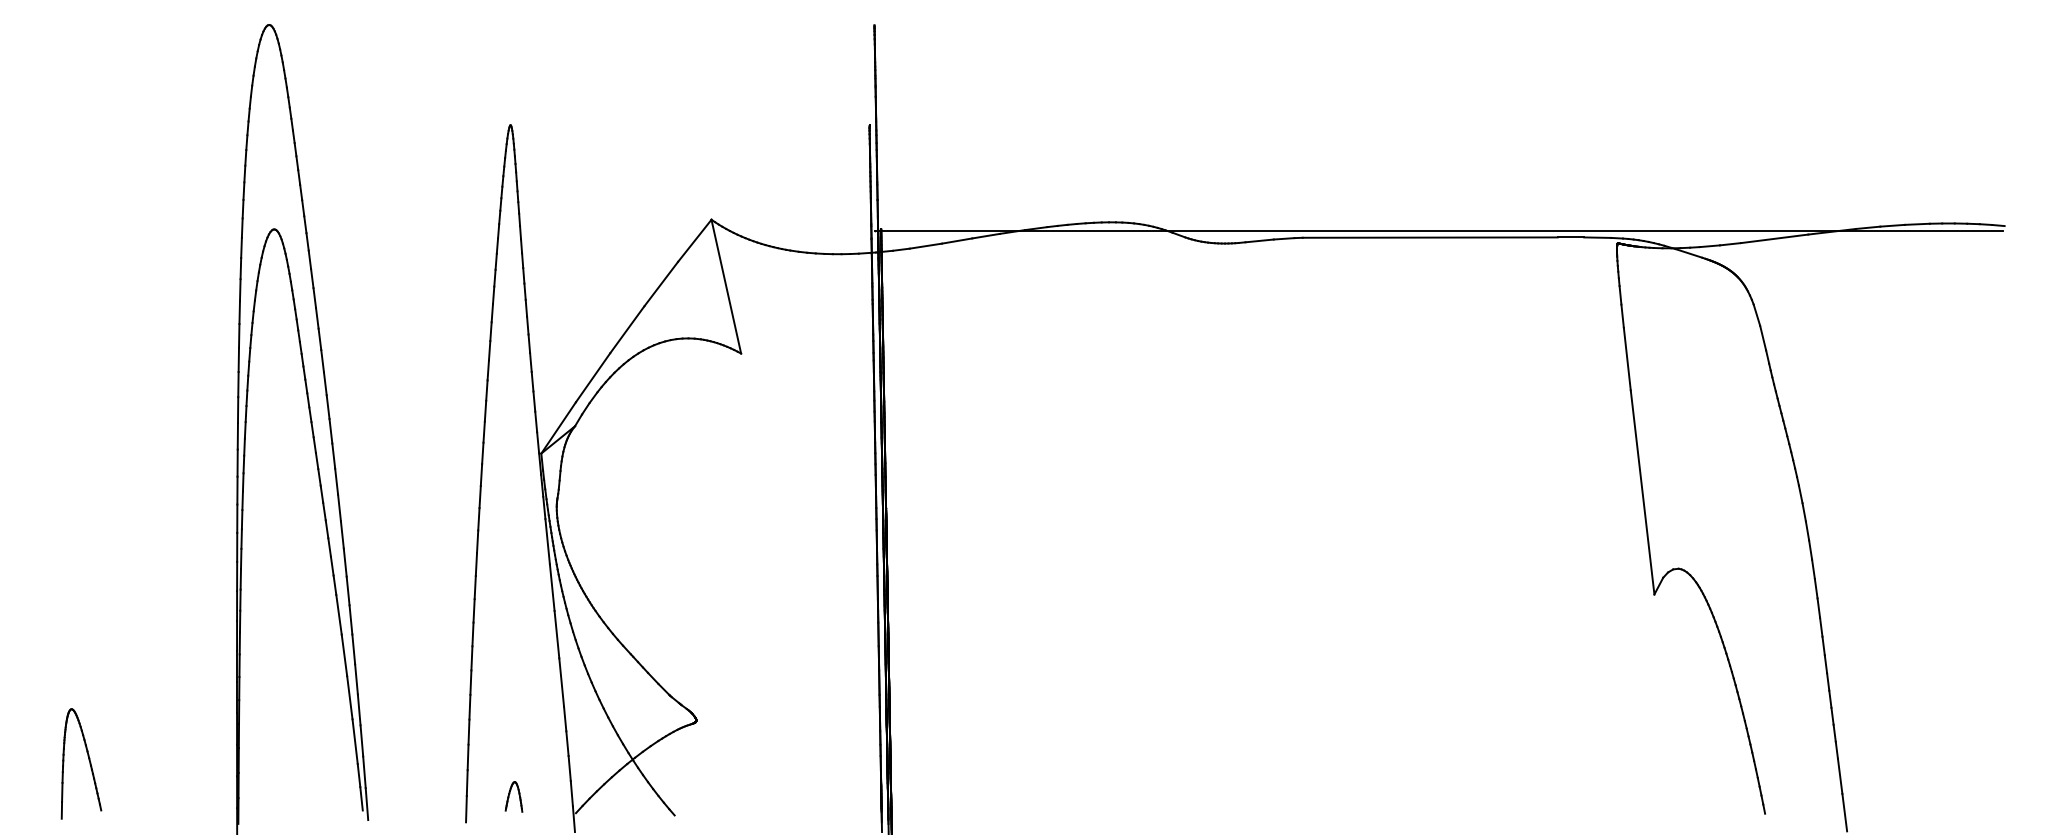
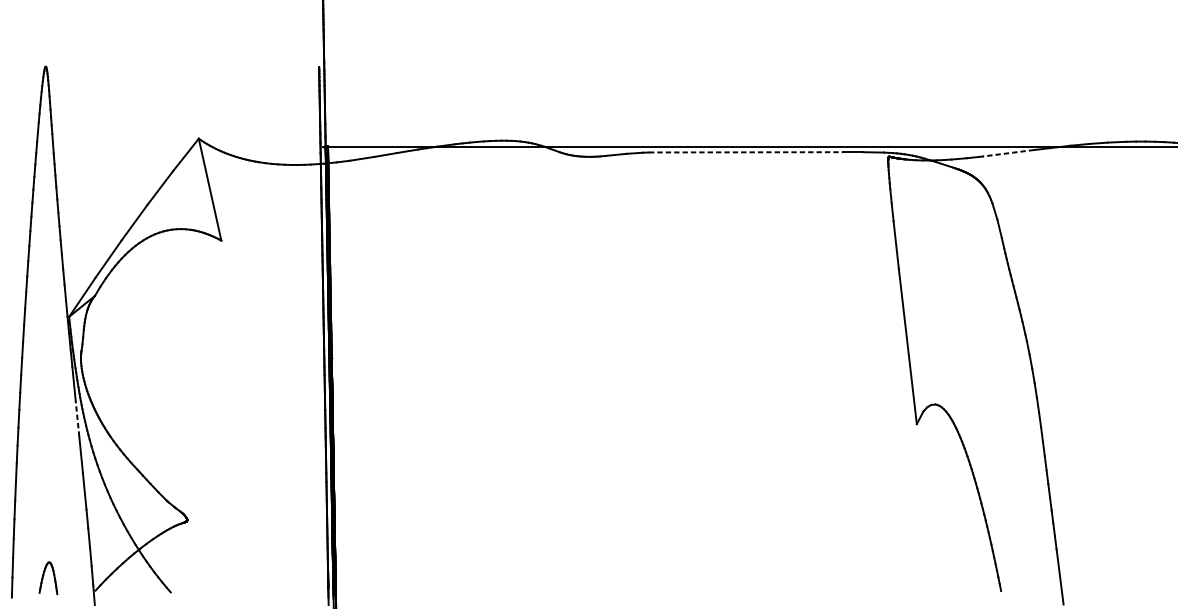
line: (1430, 237) -> (746, 152), solid -> dashed
line: (1774, 238) -> (1008, 153), solid -> dashed
line: (552, 587) -> (77, 418), solid -> dashed
part: (513, 796) -> (48, 577), size x1.4

